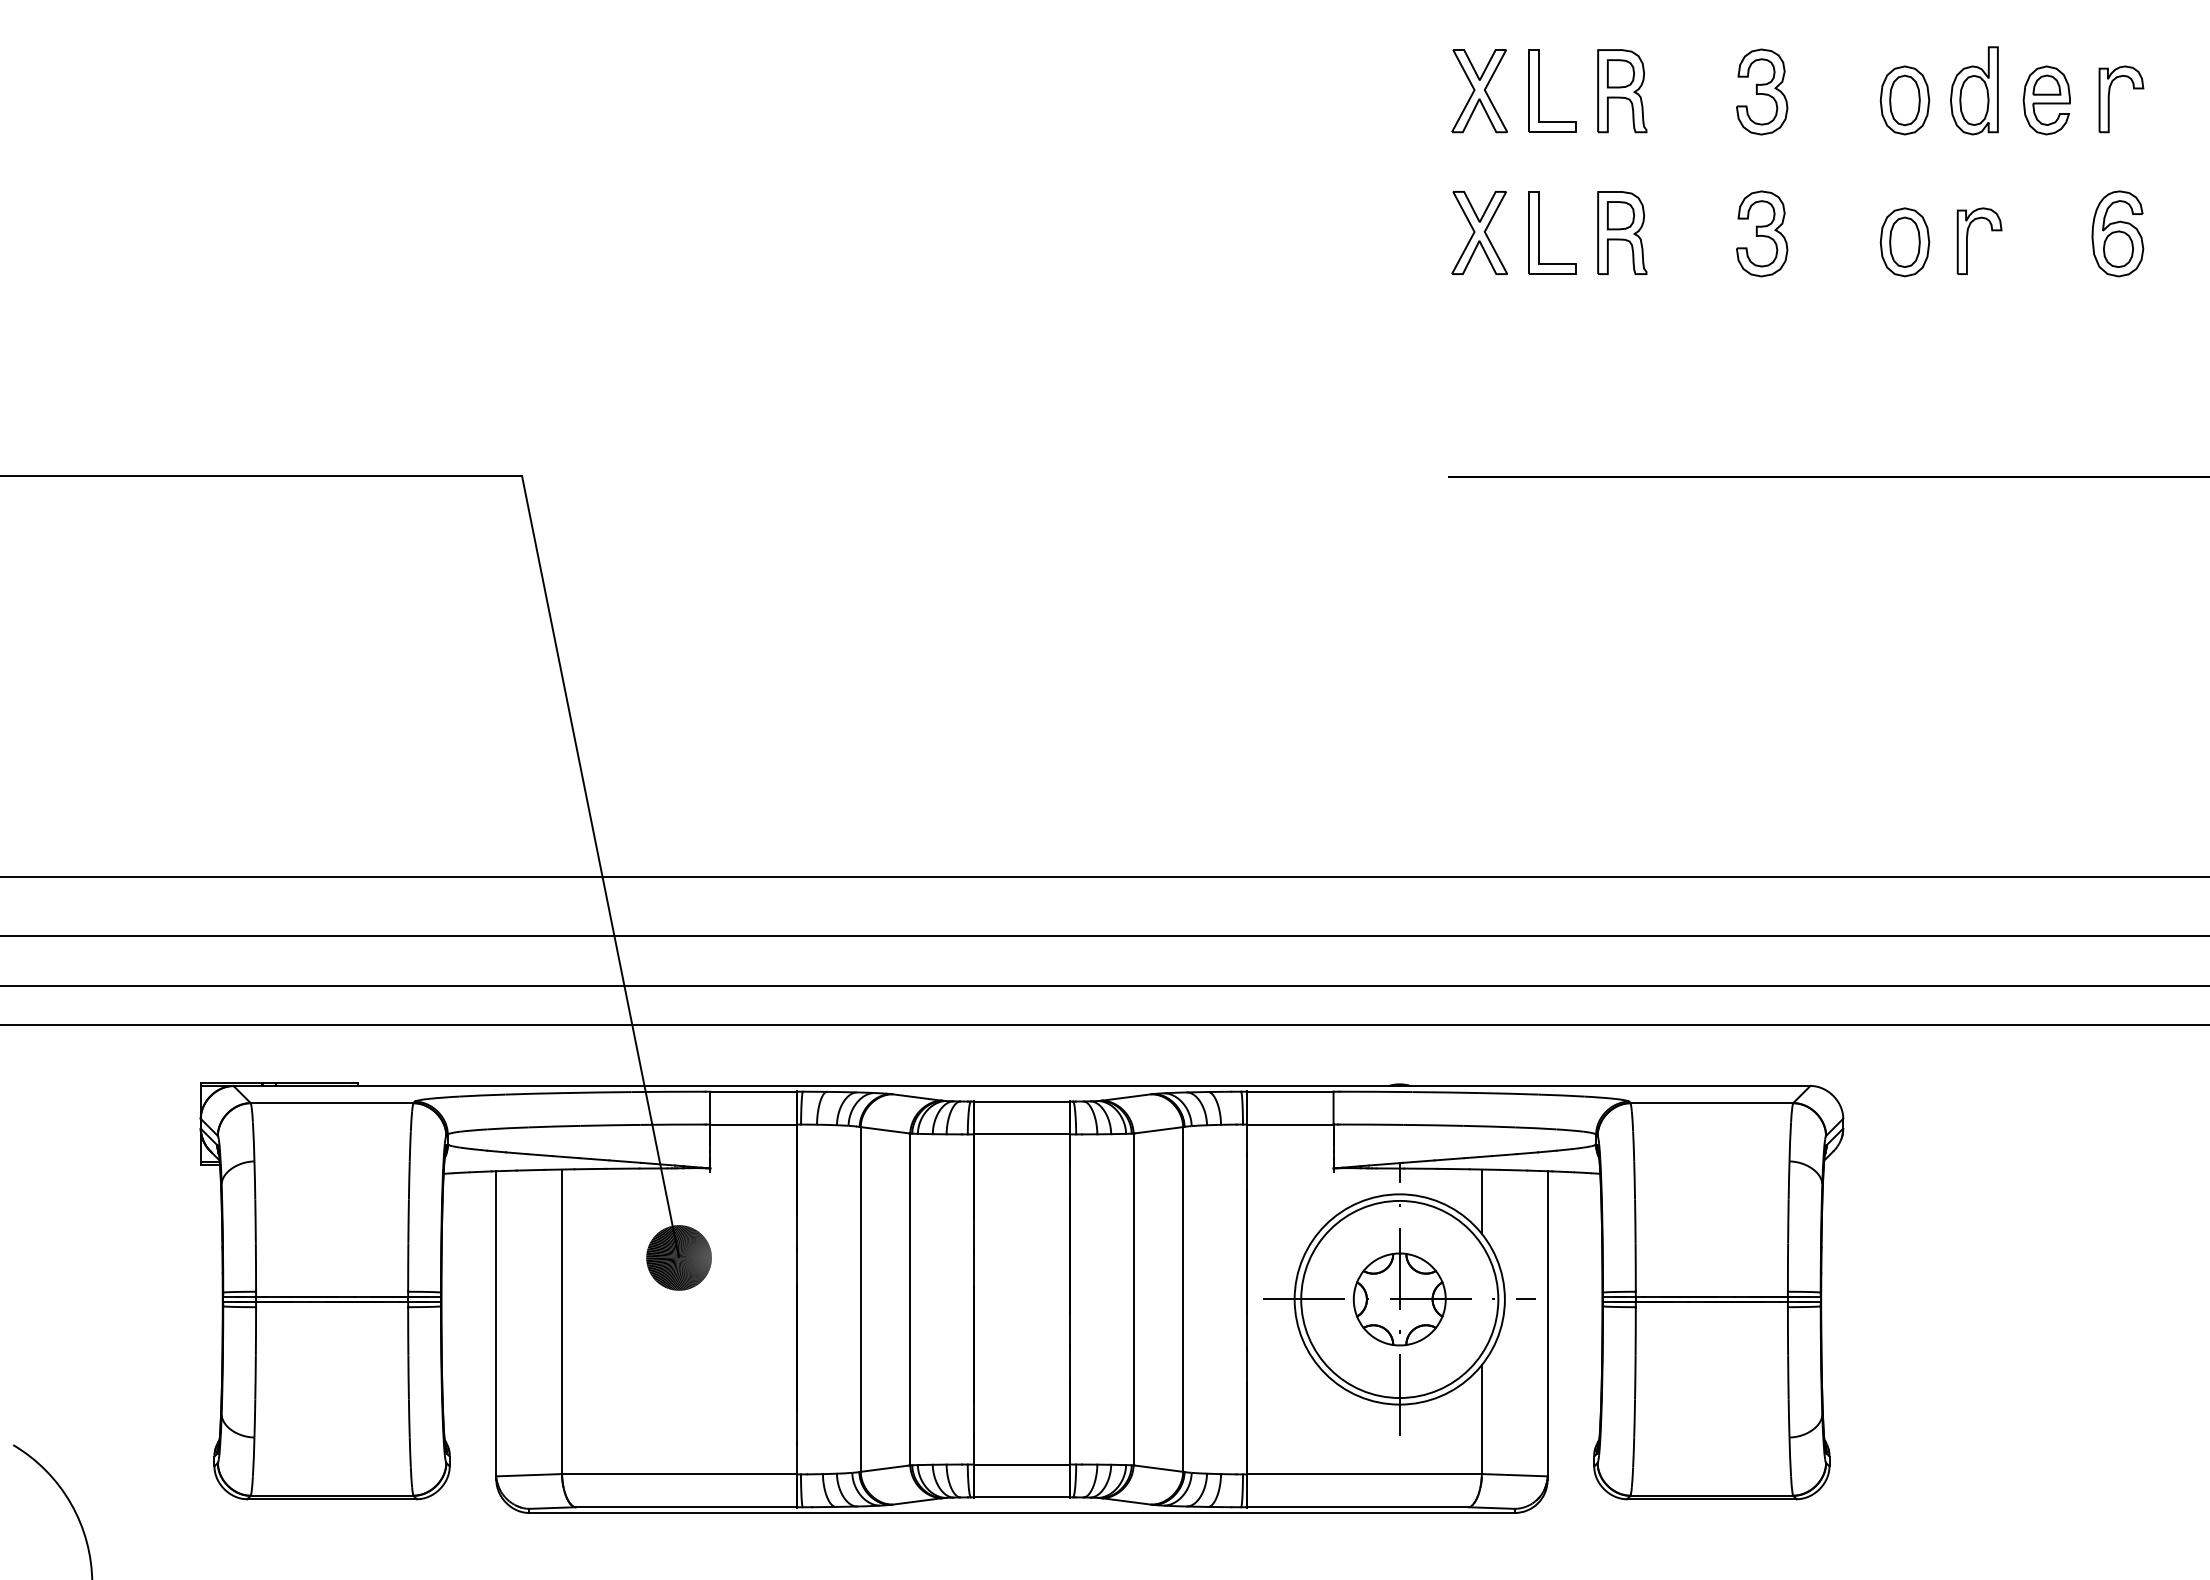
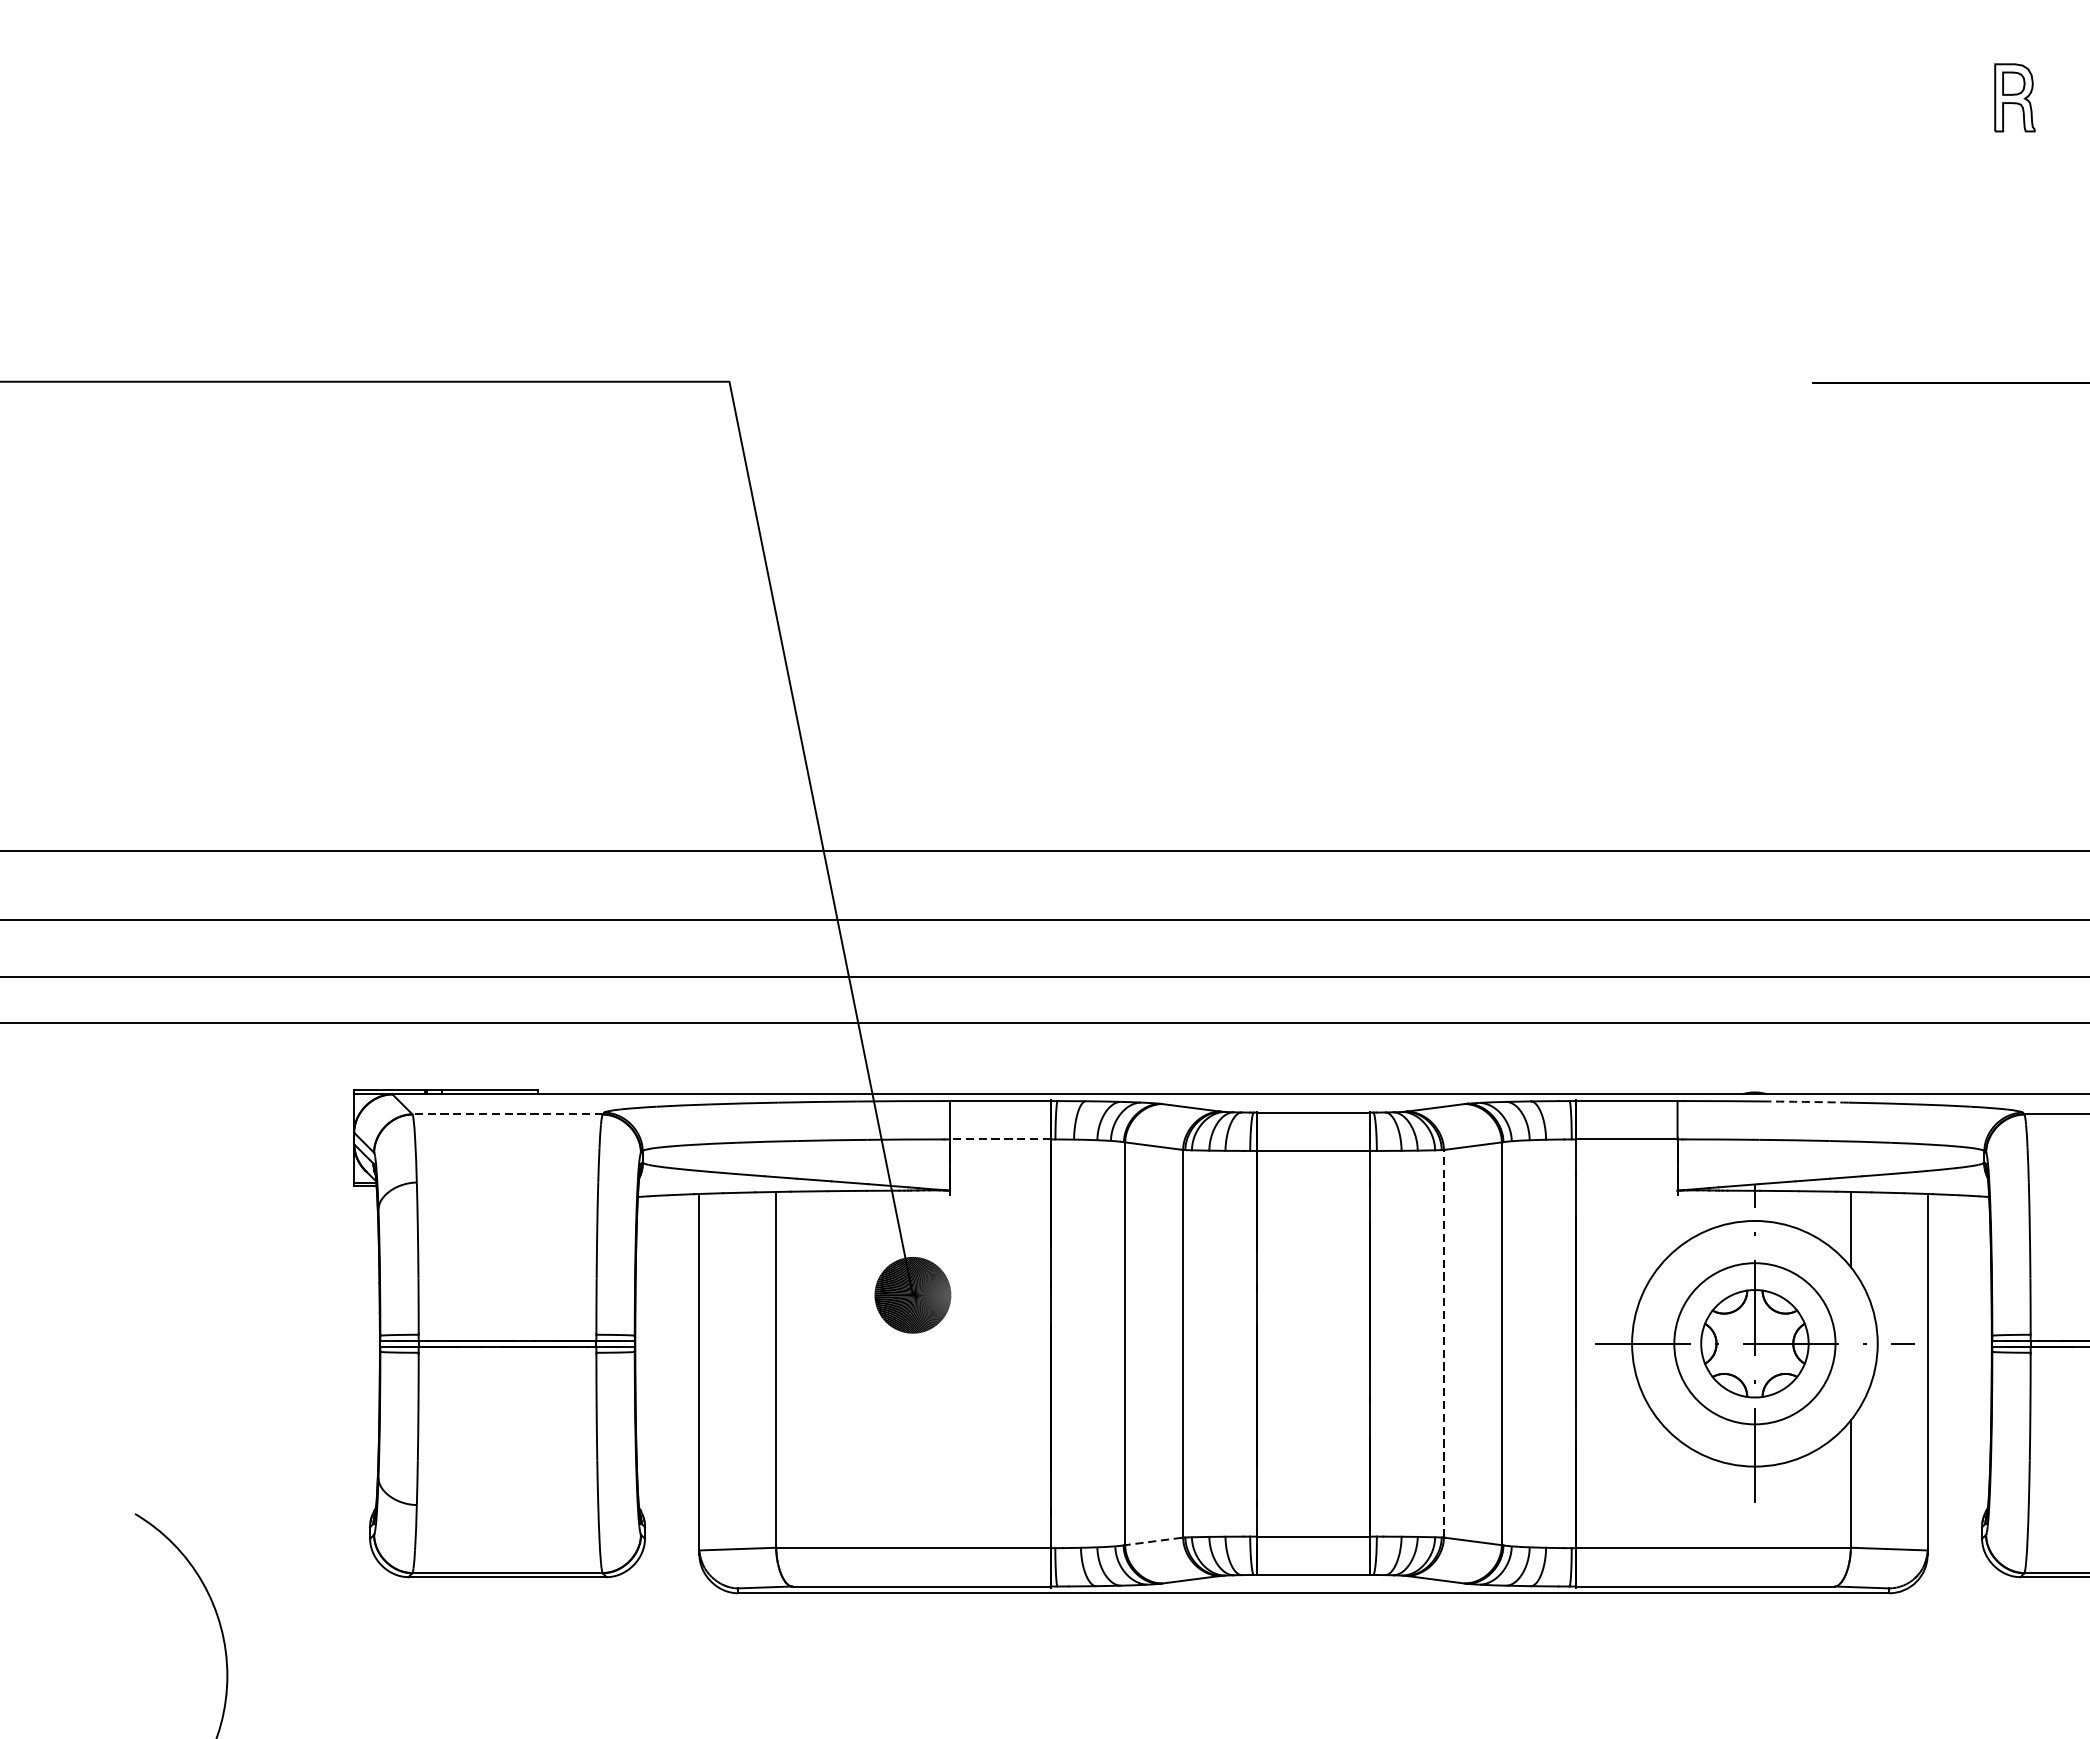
part: (1479, 232) -> (1848, 97), removed
part: (1539, 232) -> (1918, 97), removed
part: (1622, 232) -> (2015, 97), size x0.7
arc: (1446, 1092) -> (1809, 1101), solid -> dashed
line: (331, 1103) -> (506, 1114), solid -> dashed
line: (753, 1124) -> (999, 1139), solid -> dashed
line: (1133, 1299) -> (1443, 1343), solid -> dashed
circle: (1399, 1299) -> (1754, 1343), size x0.7
line: (884, 1468) -> (1152, 1541), solid -> dashed

